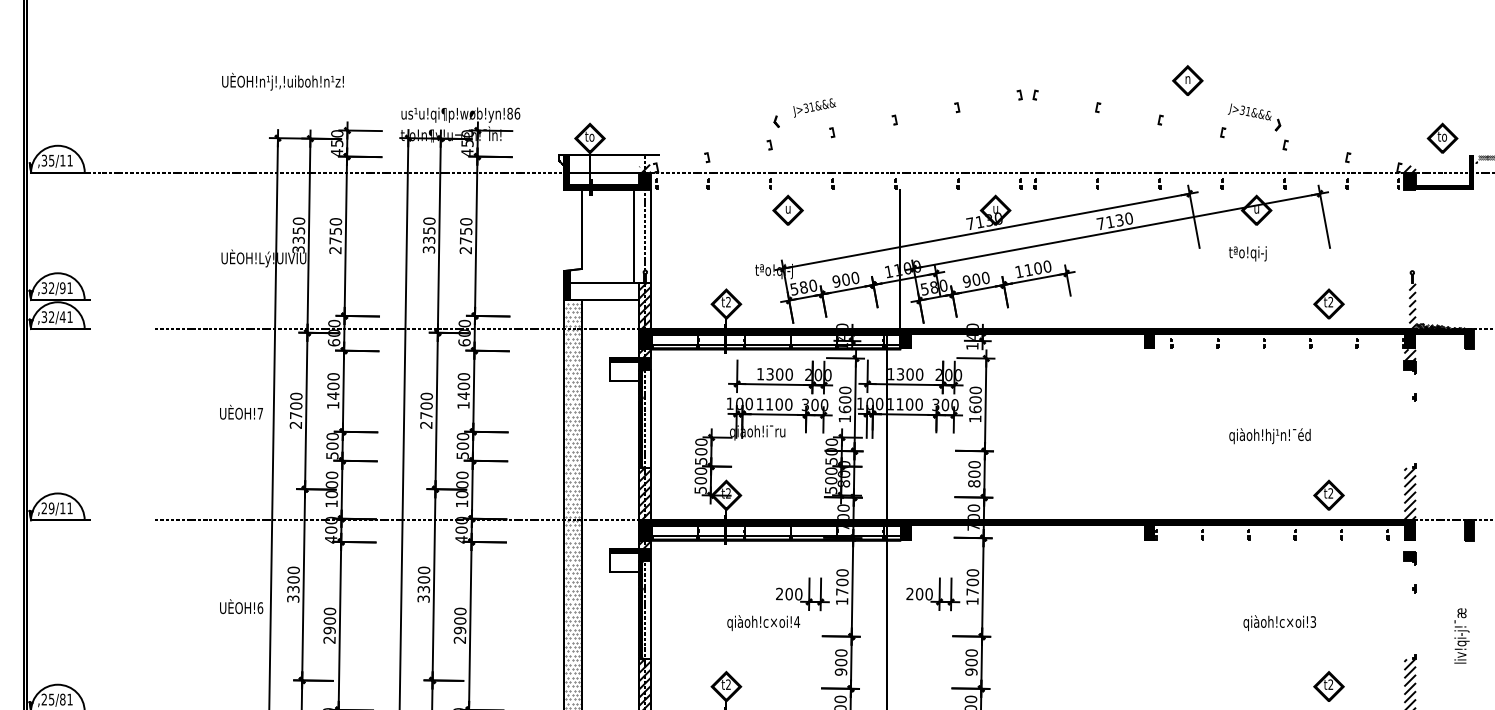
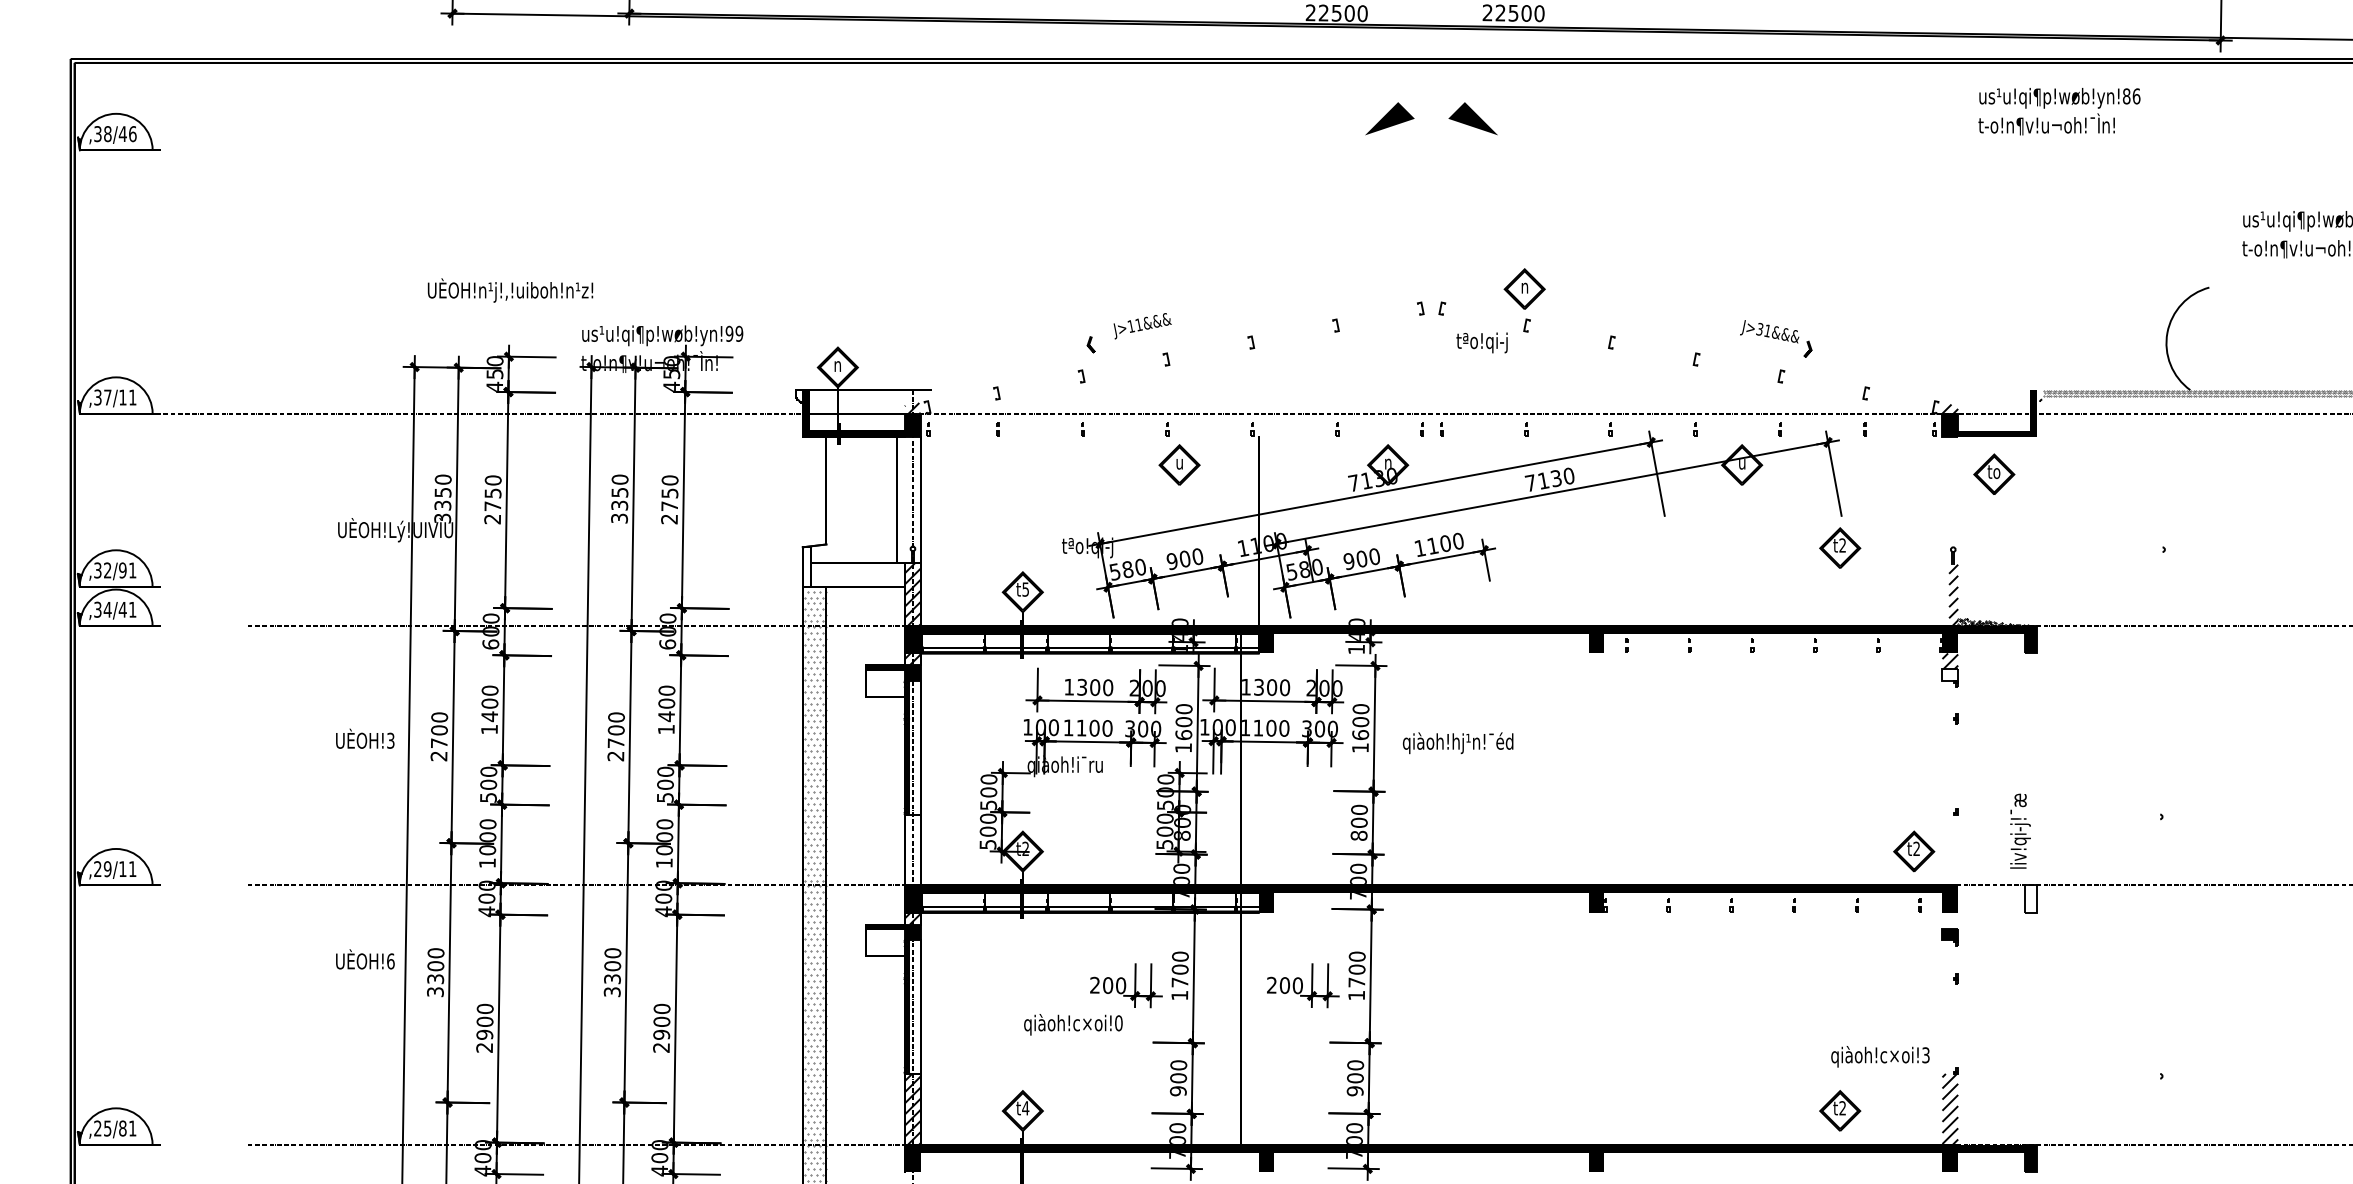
part: (1187, 80) -> (1524, 288), moved
text: (282, 81) -> (510, 290), moved
text: (806, 108) -> (1131, 326), J>31&&& -> J>11&&&
text: (513, 113) -> (734, 333), us¹u!qi¶p!wøb!yn!86 -> us¹u!qi¶p!wøb!yn!99
text: (1254, 117) -> (1776, 338), moved
text: (589, 137) -> (837, 365), to -> n
part: (1442, 137) -> (1994, 473), moved
text: (51, 160) -> (107, 397), ,35/11 -> ,37/11
text: (995, 209) -> (1388, 463), u -> n
part: (788, 210) -> (1179, 464), moved
text: (1247, 253) -> (1481, 342), moved
fill: (566, 285) -> (806, 566), removed
text: (728, 302) -> (1025, 589), t2 -> t5
part: (1329, 303) -> (1840, 547), moved
text: (51, 316) -> (107, 609), ,32/41 -> ,34/41
fill: (1410, 364) -> (1950, 674), removed
text: (260, 413) -> (390, 740), UÈOH!7 -> UÈOH!3
text: (1270, 436) -> (1458, 743), moved
hatch: (645, 493) -> (912, 849), removed
hatch: (1410, 493) -> (1950, 849), removed
part: (1329, 495) -> (1914, 851), moved
fill: (1469, 530) -> (2030, 898), removed
text: (241, 606) -> (365, 959), moved
text: (796, 622) -> (1118, 1023), qiàoh!c×oi!4 -> qiàoh!c×oi!0
text: (1279, 622) -> (1880, 1056), moved
text: (1461, 635) -> (2020, 830), moved
text: (728, 684) -> (1025, 1108), t2 -> t4

